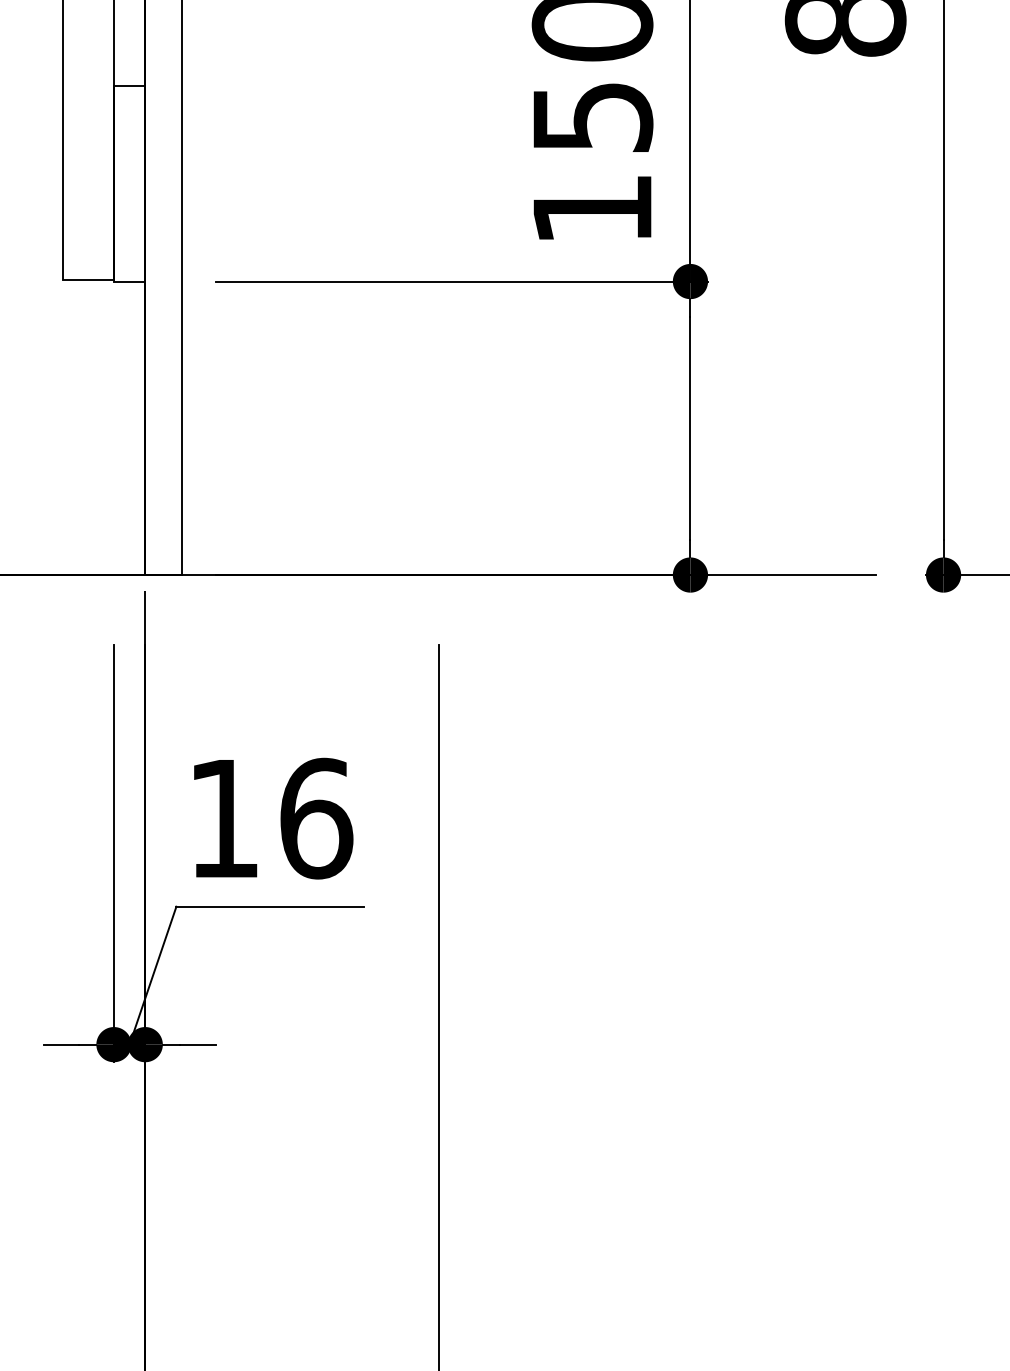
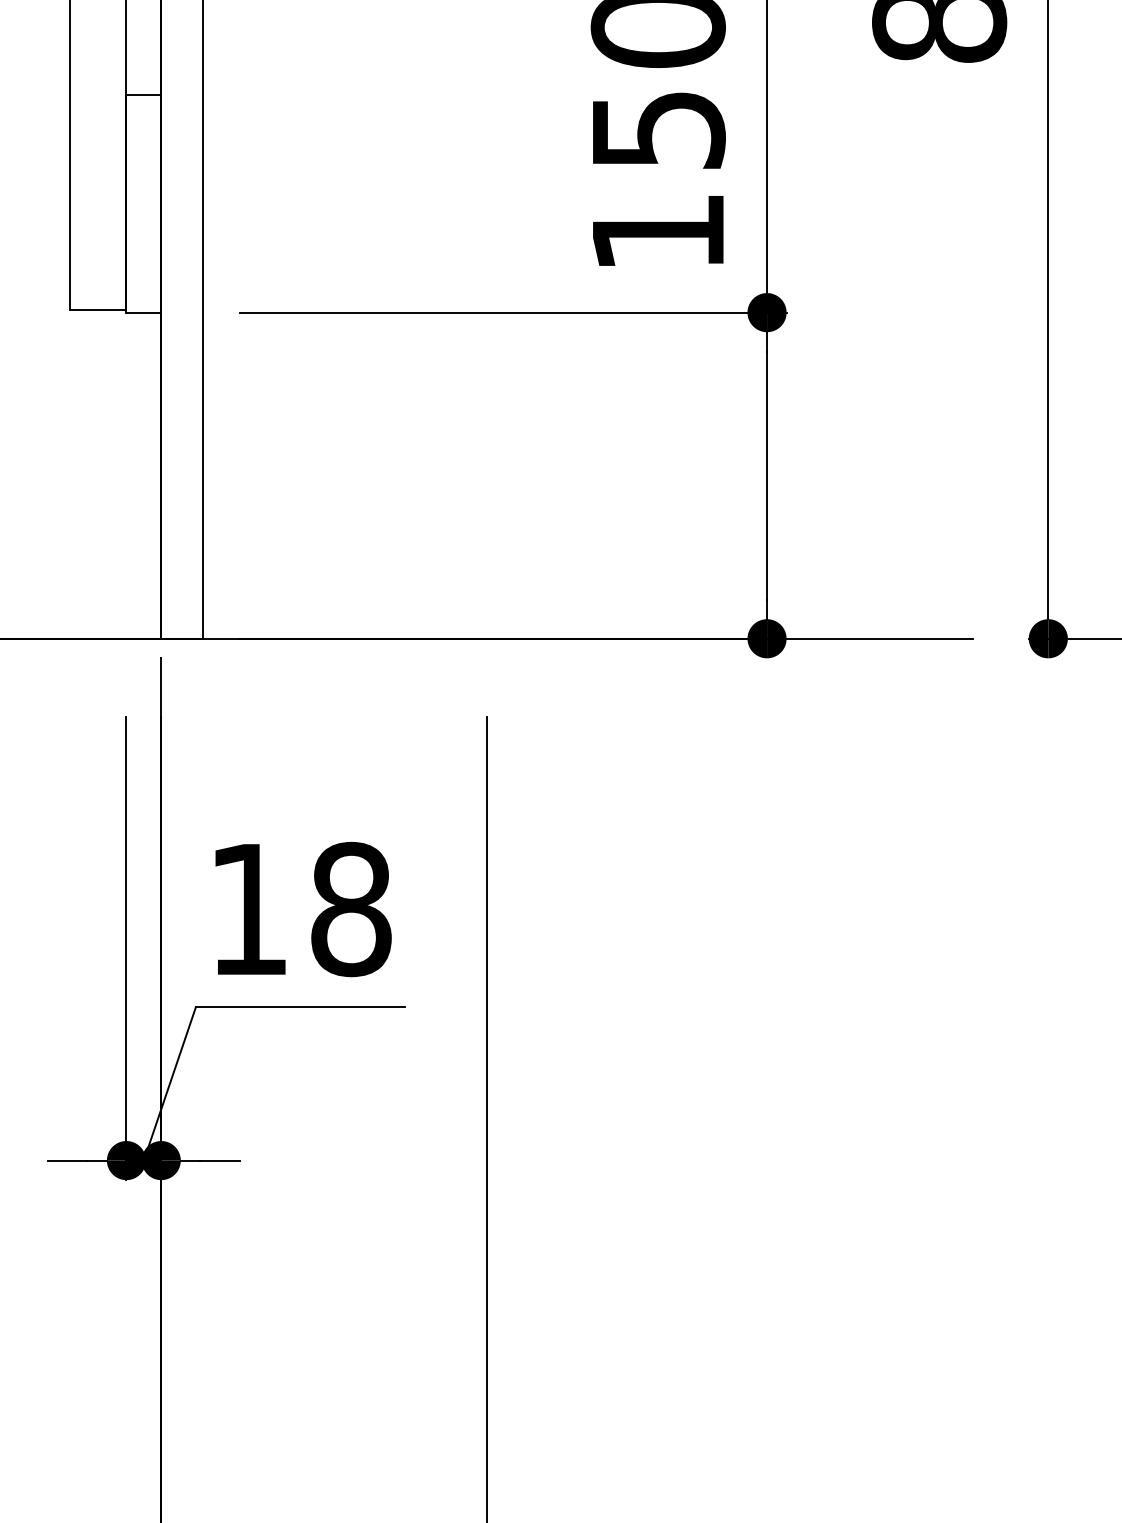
text: (316, 818) -> (351, 909), 16 -> 18

